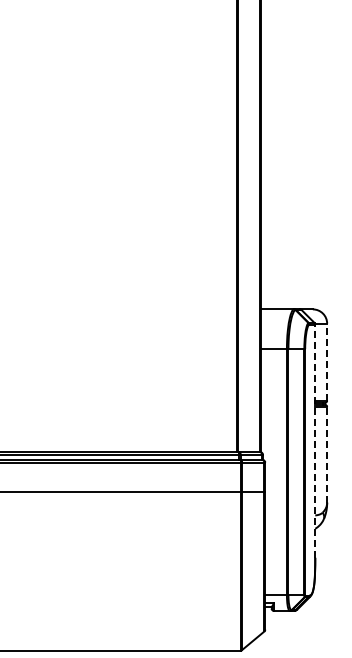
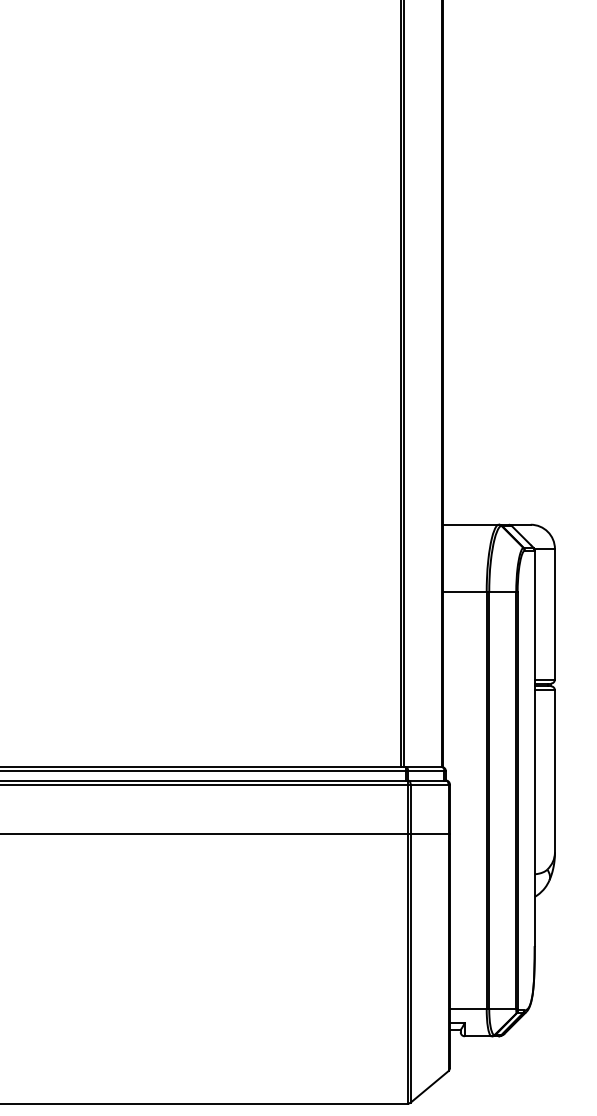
line: (327, 361) -> (555, 613), dashed -> solid
line: (315, 441) -> (535, 748), dashed -> solid
line: (327, 454) -> (555, 770), dashed -> solid

